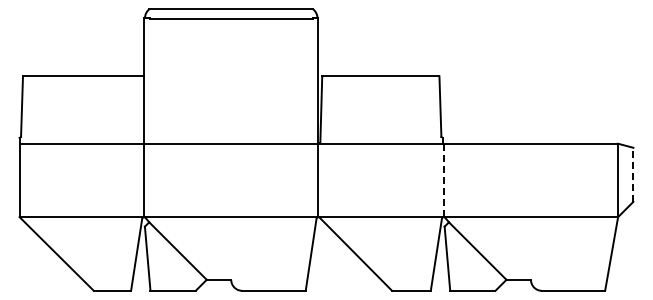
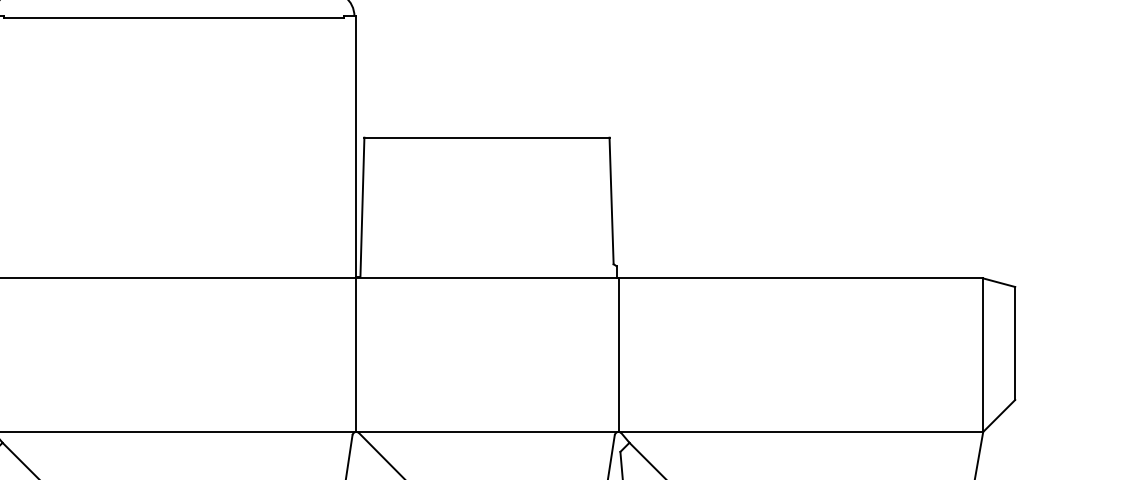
line: (633, 174) -> (1015, 342), dashed -> solid
line: (443, 180) -> (618, 355), dashed -> solid

